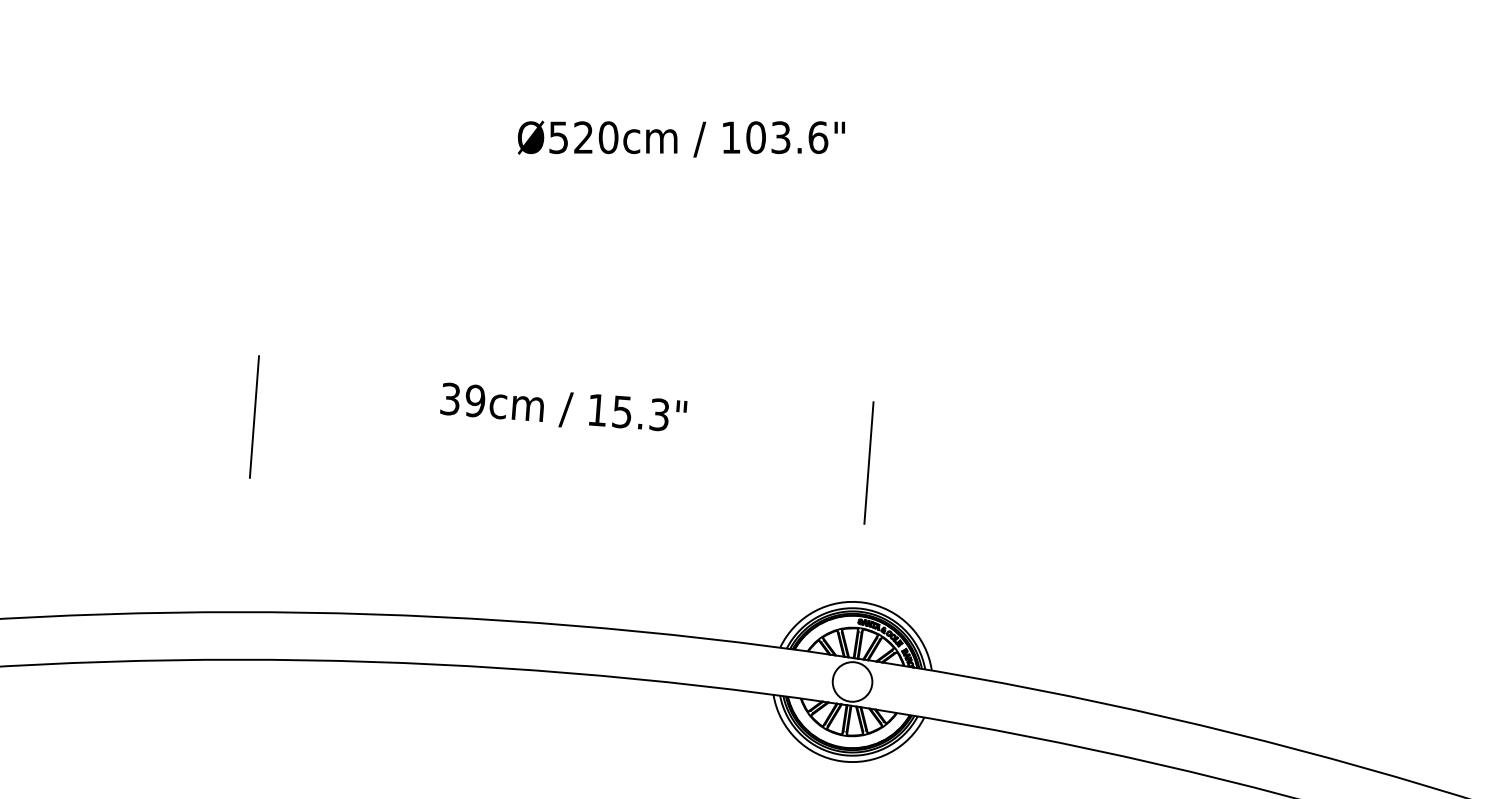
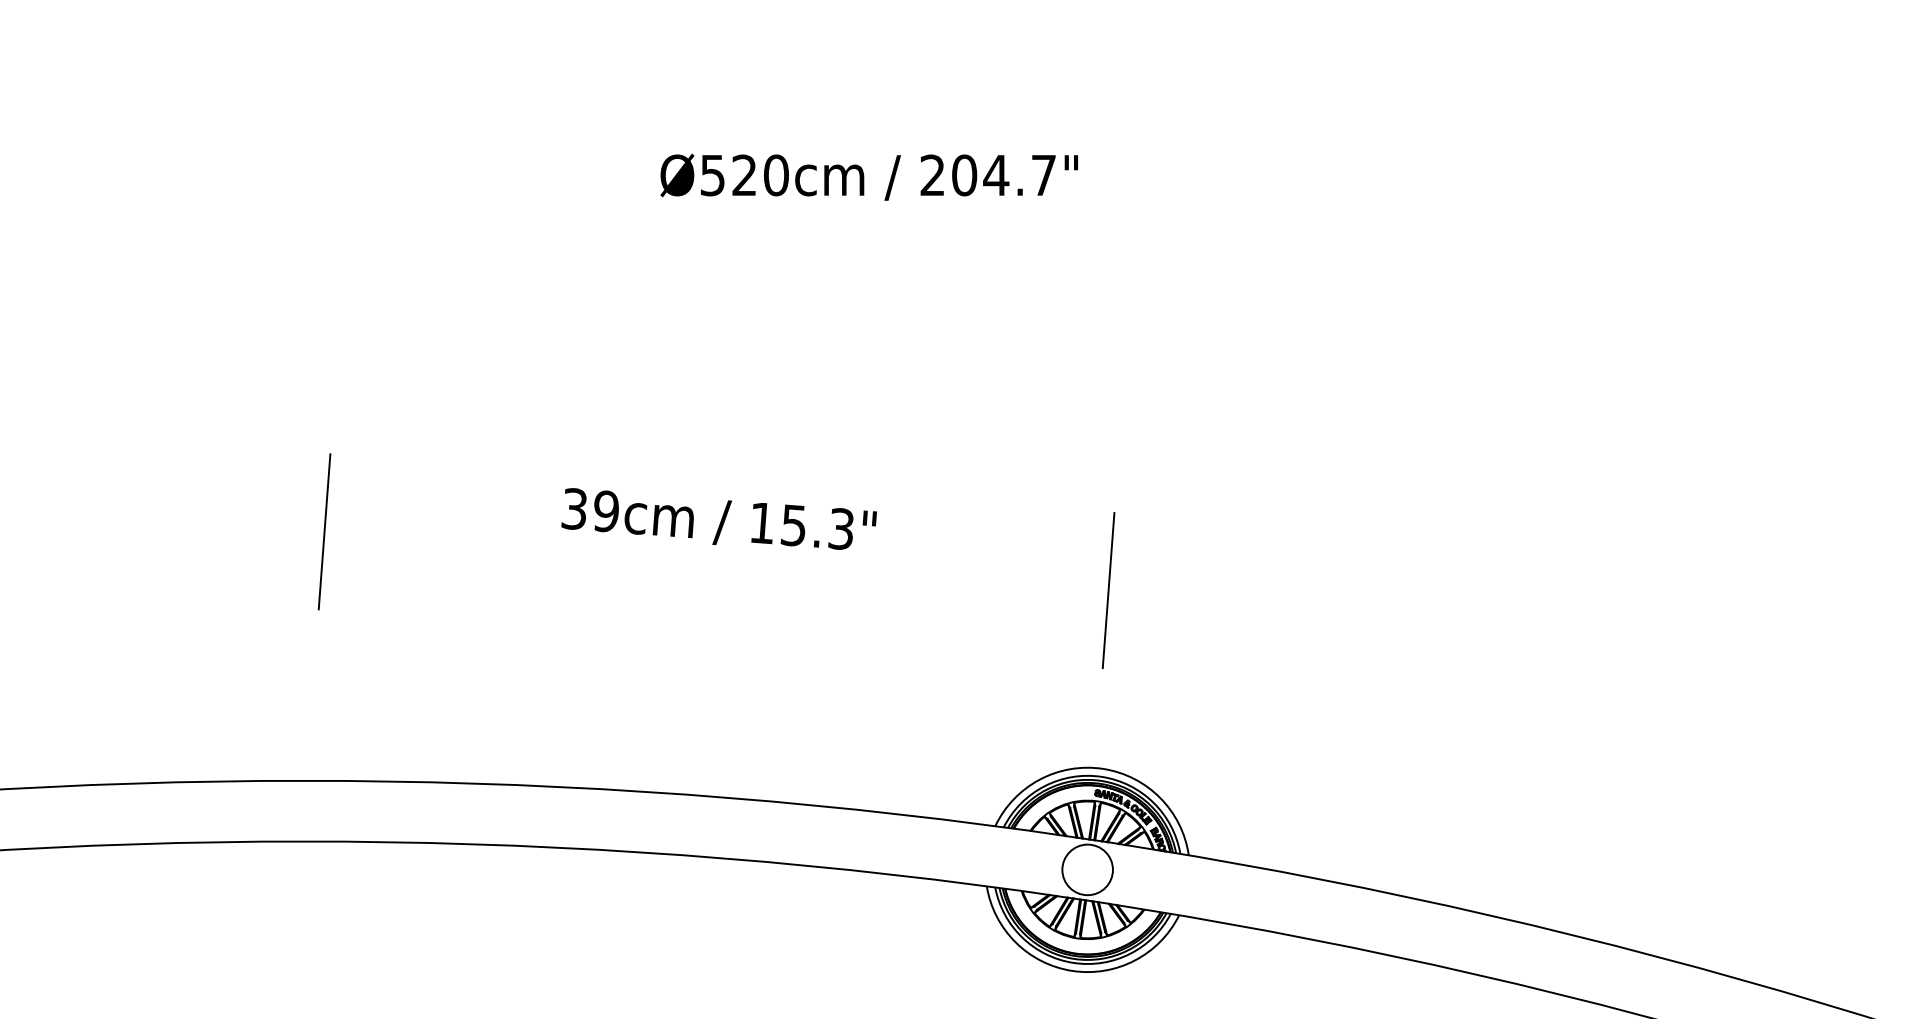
text: (774, 137) -> (988, 175), 103.6" -> 204.7"

